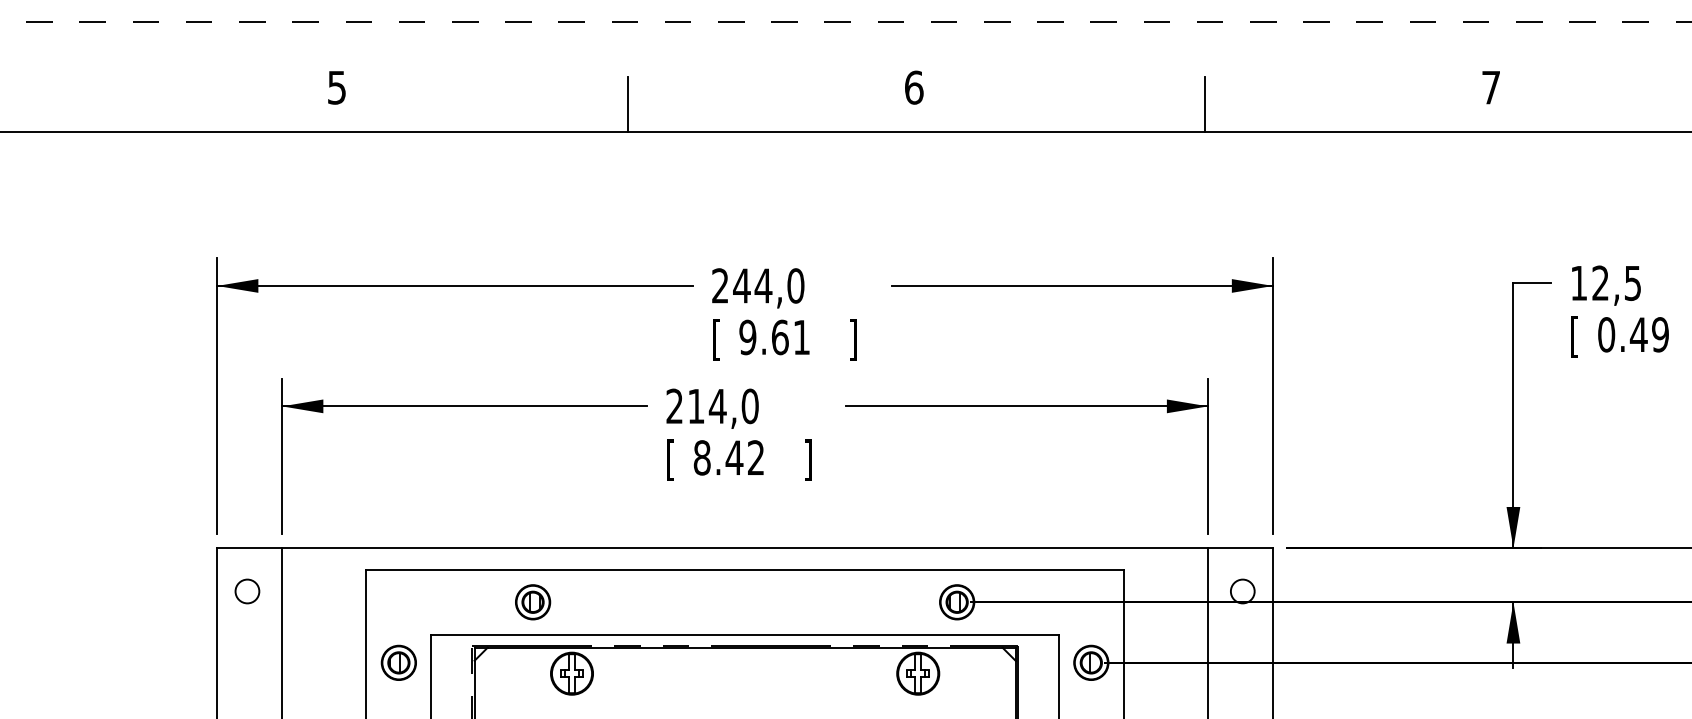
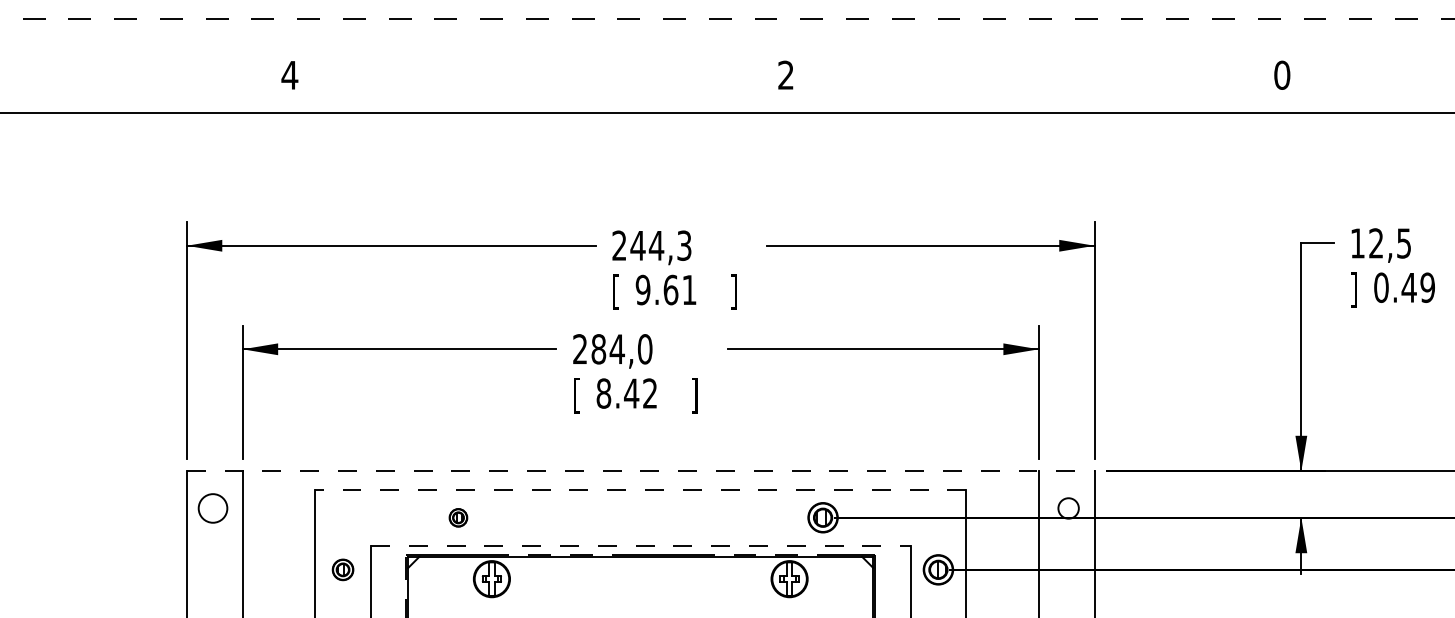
text: (914, 86) -> (786, 74), 6 -> 2
text: (1491, 86) -> (1282, 74), 7 -> 0
text: (336, 87) -> (289, 75), 5 -> 4
line: (627, 104) -> (539, 89), removed
line: (1204, 104) -> (1035, 89), removed
text: (795, 285) -> (684, 245), 244,0 -> 244,3
text: (1574, 336) -> (1353, 289), [ -> ]
text: (695, 406) -> (598, 349), 214,0 -> 284,0
line: (744, 548) -> (640, 471), solid -> dashed
line: (744, 569) -> (640, 489), solid -> dashed
circle: (247, 591) -> (212, 508), size x1.4
part: (533, 602) -> (458, 517), size x0.6
line: (744, 634) -> (640, 545), solid -> dashed
part: (398, 662) -> (342, 569), size x0.7

